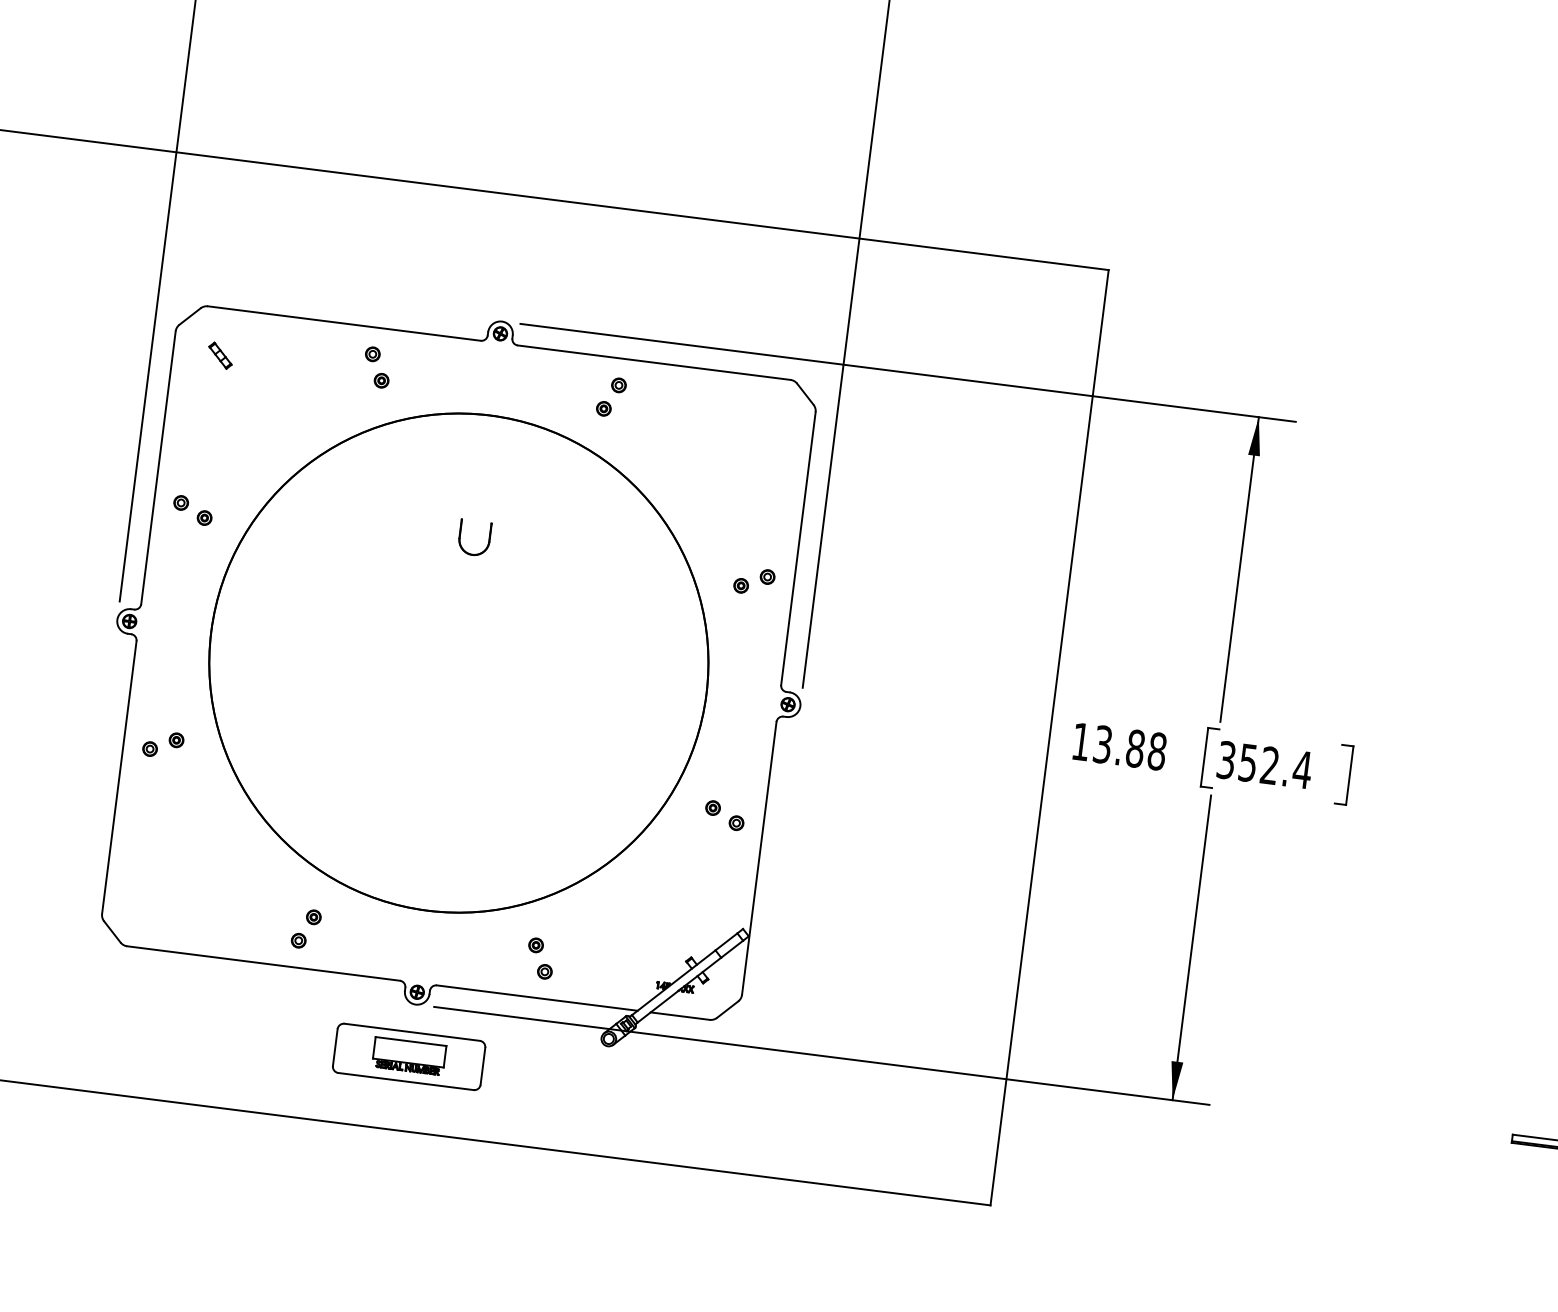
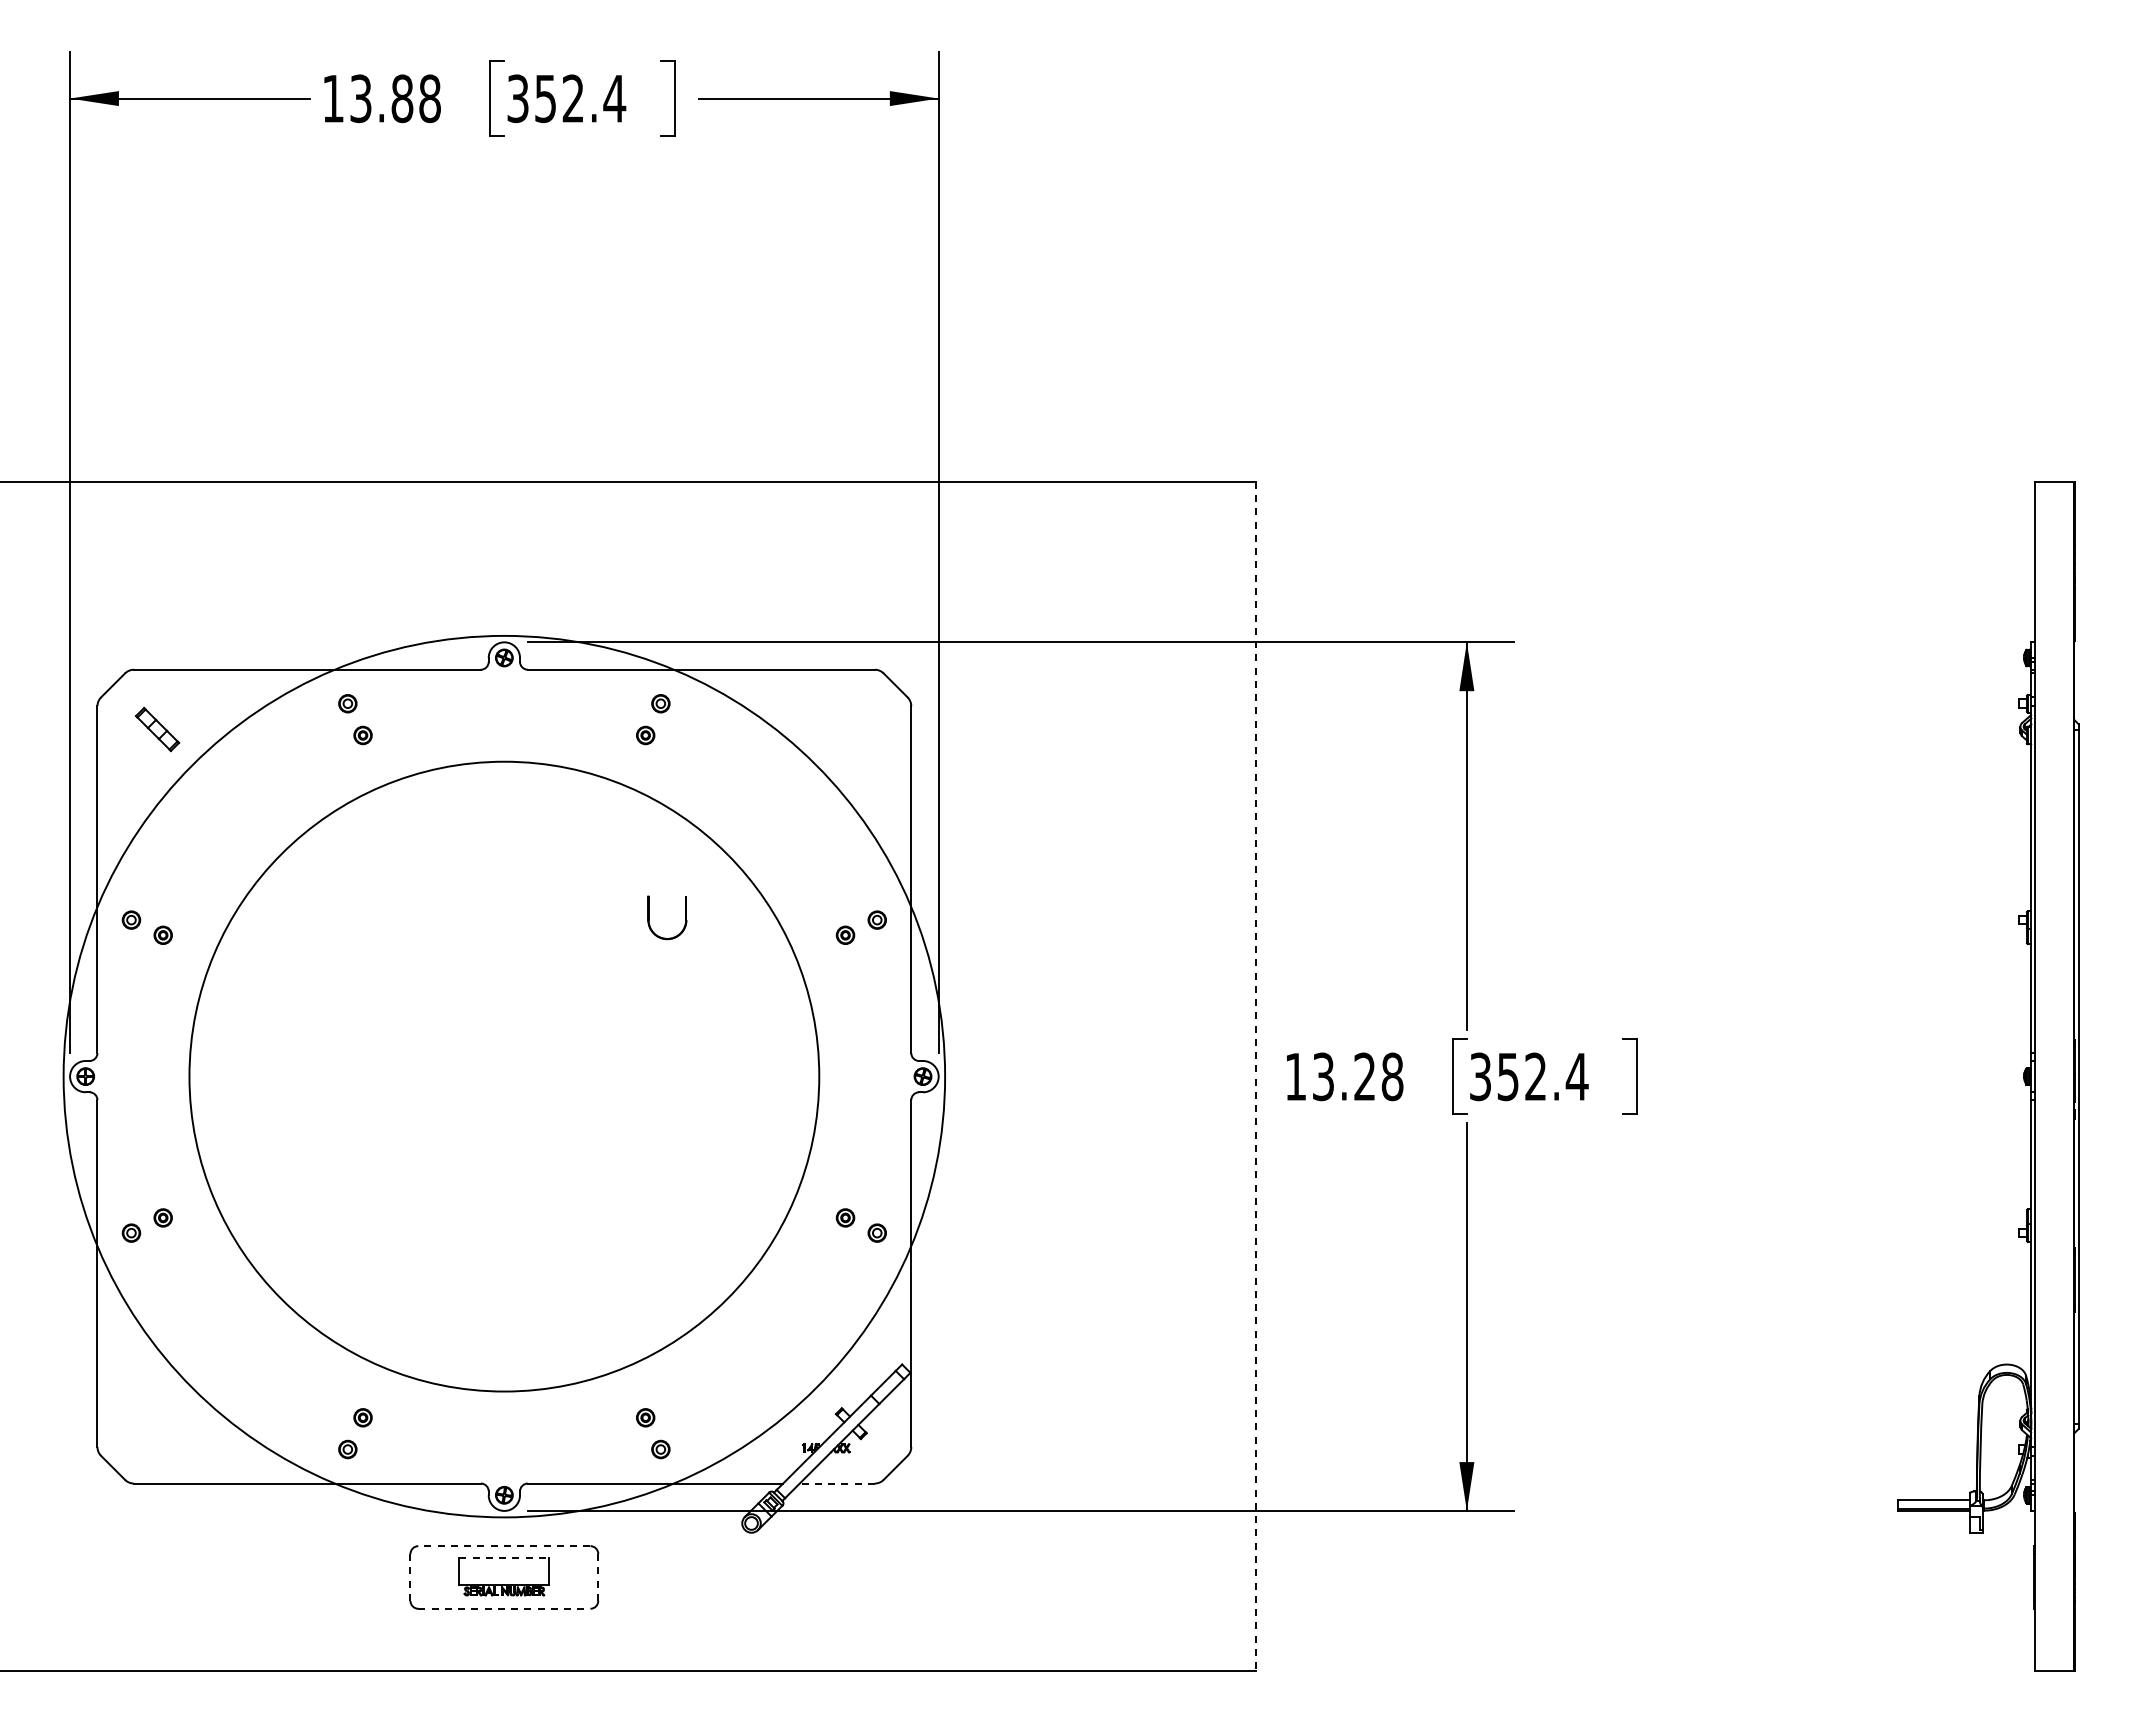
part: (219, 355) -> (156, 729), size x1.4
part: (460, 536) -> (649, 917), moved
circle: (458, 662) -> (504, 1076), size x1.4
line: (1049, 737) -> (1255, 1076), solid -> dashed
text: (1135, 748) -> (1364, 1076), 13.88 -> 13.28
line: (680, 1016) -> (837, 1483), solid -> dashed
line: (411, 1032) -> (503, 1546), solid -> dashed
line: (411, 1041) -> (504, 1557), solid -> dashed
line: (335, 1047) -> (410, 1577), solid -> dashed
line: (483, 1065) -> (598, 1576), solid -> dashed
line: (406, 1081) -> (504, 1608), solid -> dashed

